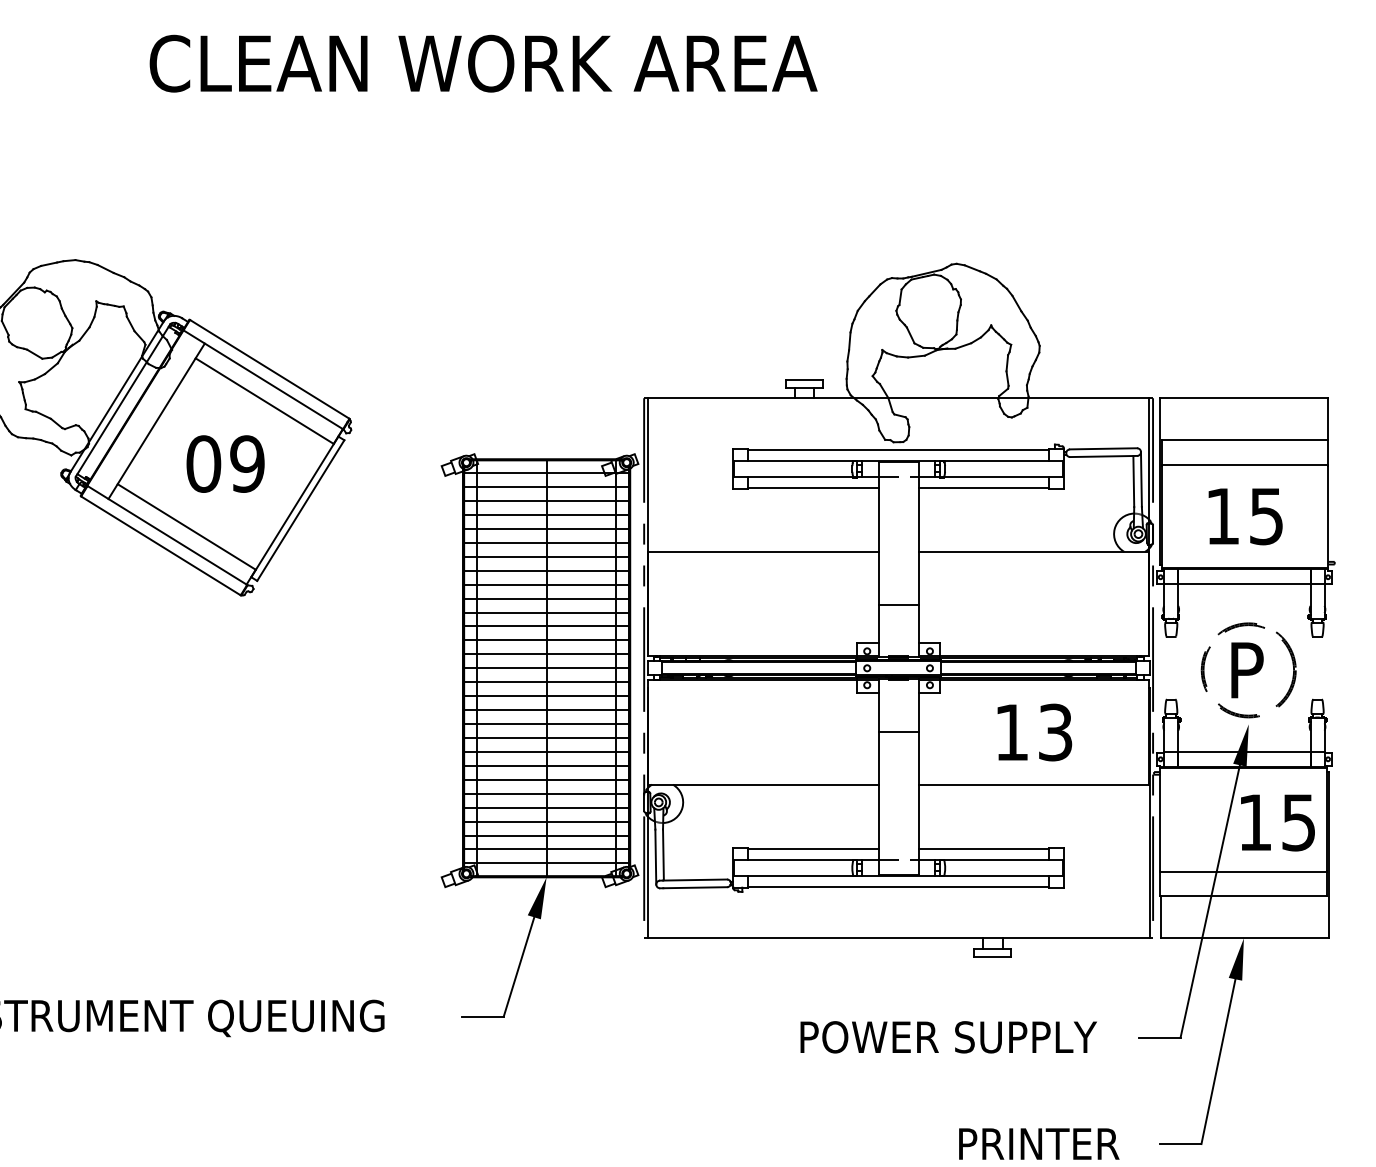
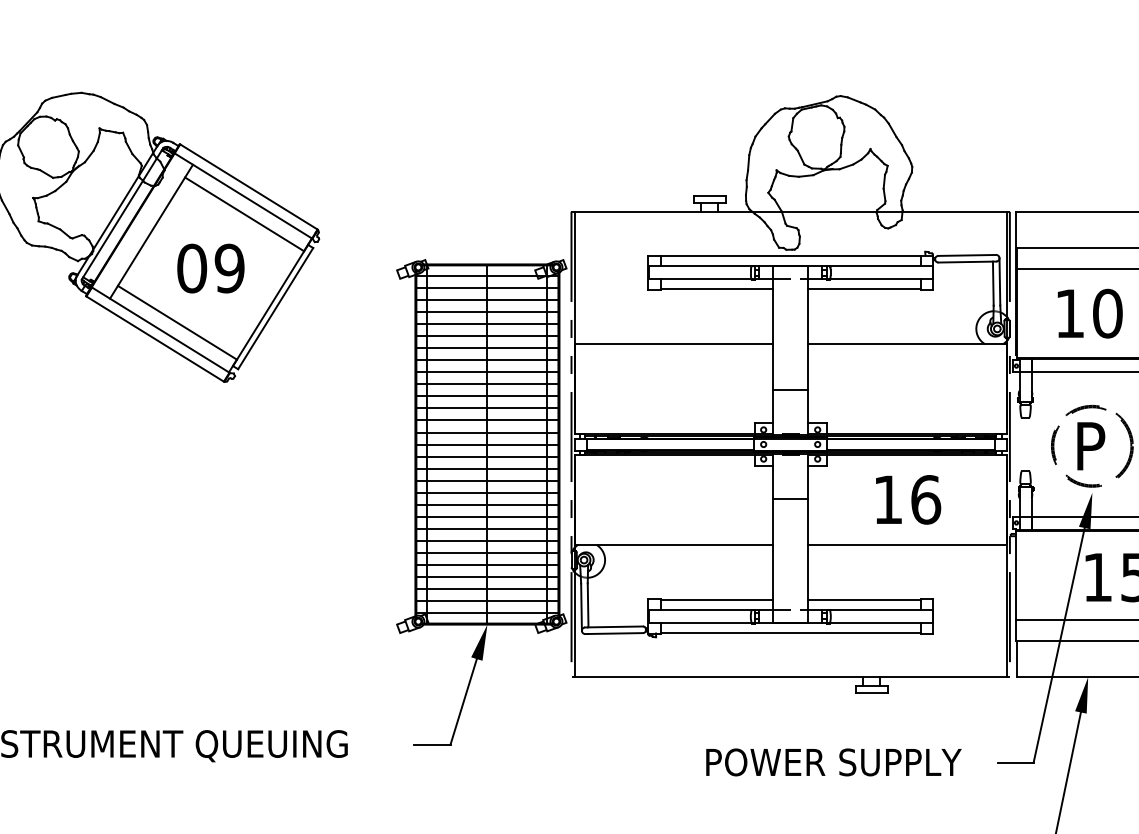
text: (1266, 516) -> (1107, 313), 15 -> 10
text: (1055, 732) -> (925, 499), 13 -> 16

